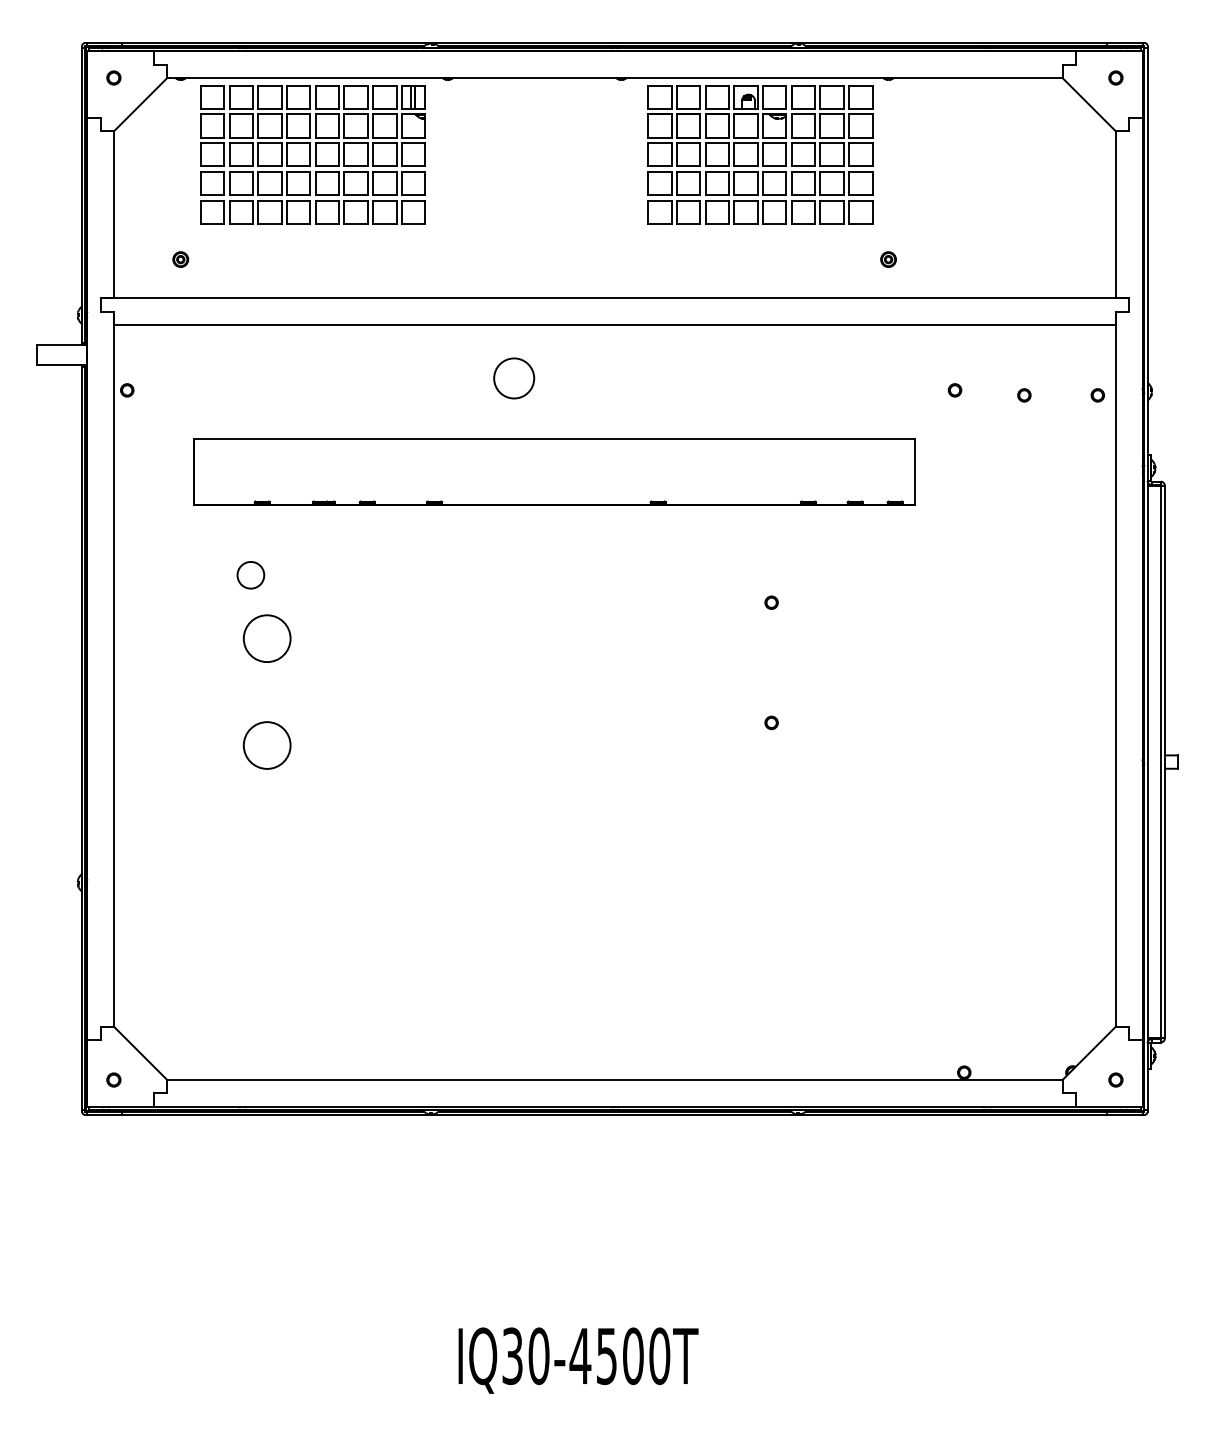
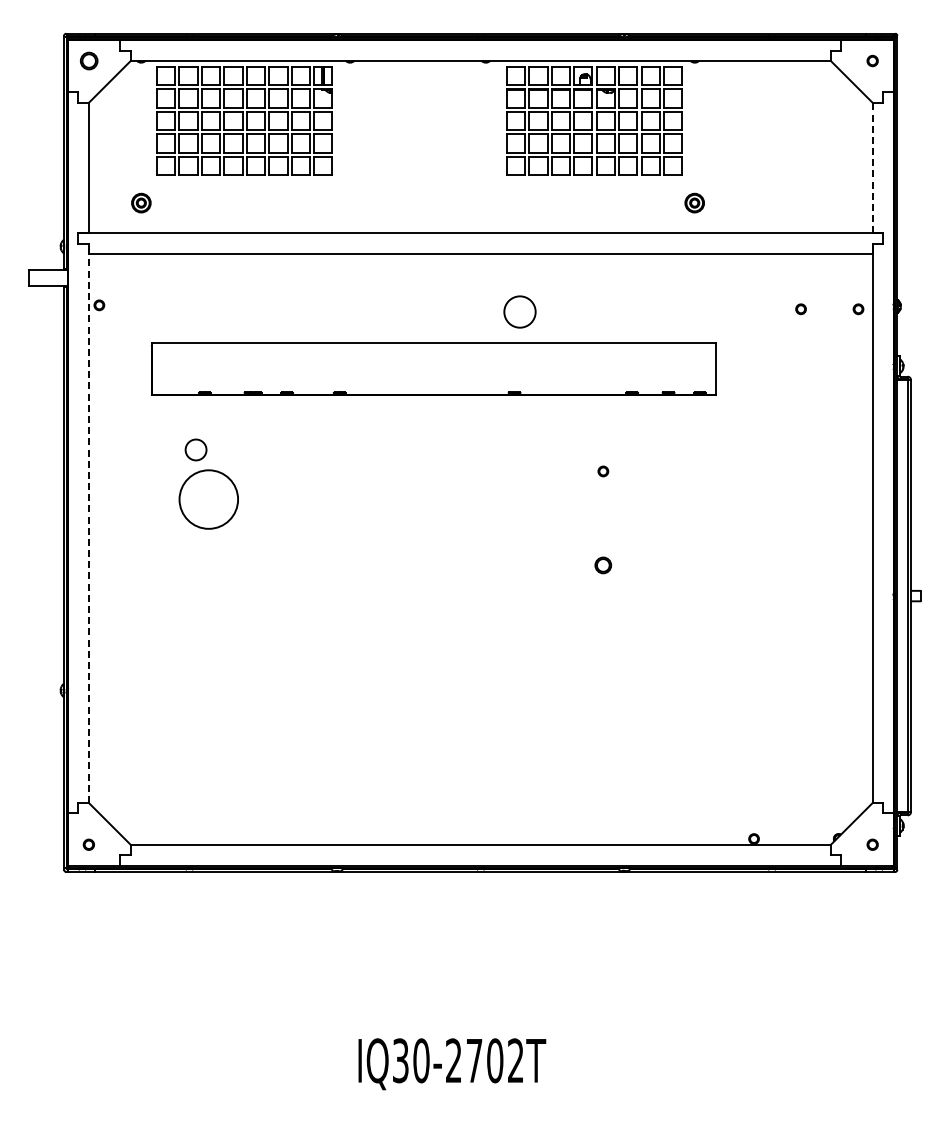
part: (113, 77) -> (88, 60), size x1.6
line: (1115, 214) -> (872, 167), solid -> dashed
part: (179, 258) -> (140, 202), size x1.6
part: (888, 258) -> (694, 202), size x1.6
circle: (513, 377) -> (519, 311), moved
part: (954, 390) -> (746, 305), removed
circle: (266, 638) -> (208, 499), size x1.6
line: (113, 669) -> (88, 523), solid -> dashed
part: (771, 722) -> (603, 565), size x1.6
circle: (266, 745) -> (208, 583), removed
text: (619, 1355) -> (484, 1060), IQ30-4500T -> IQ30-2702T

